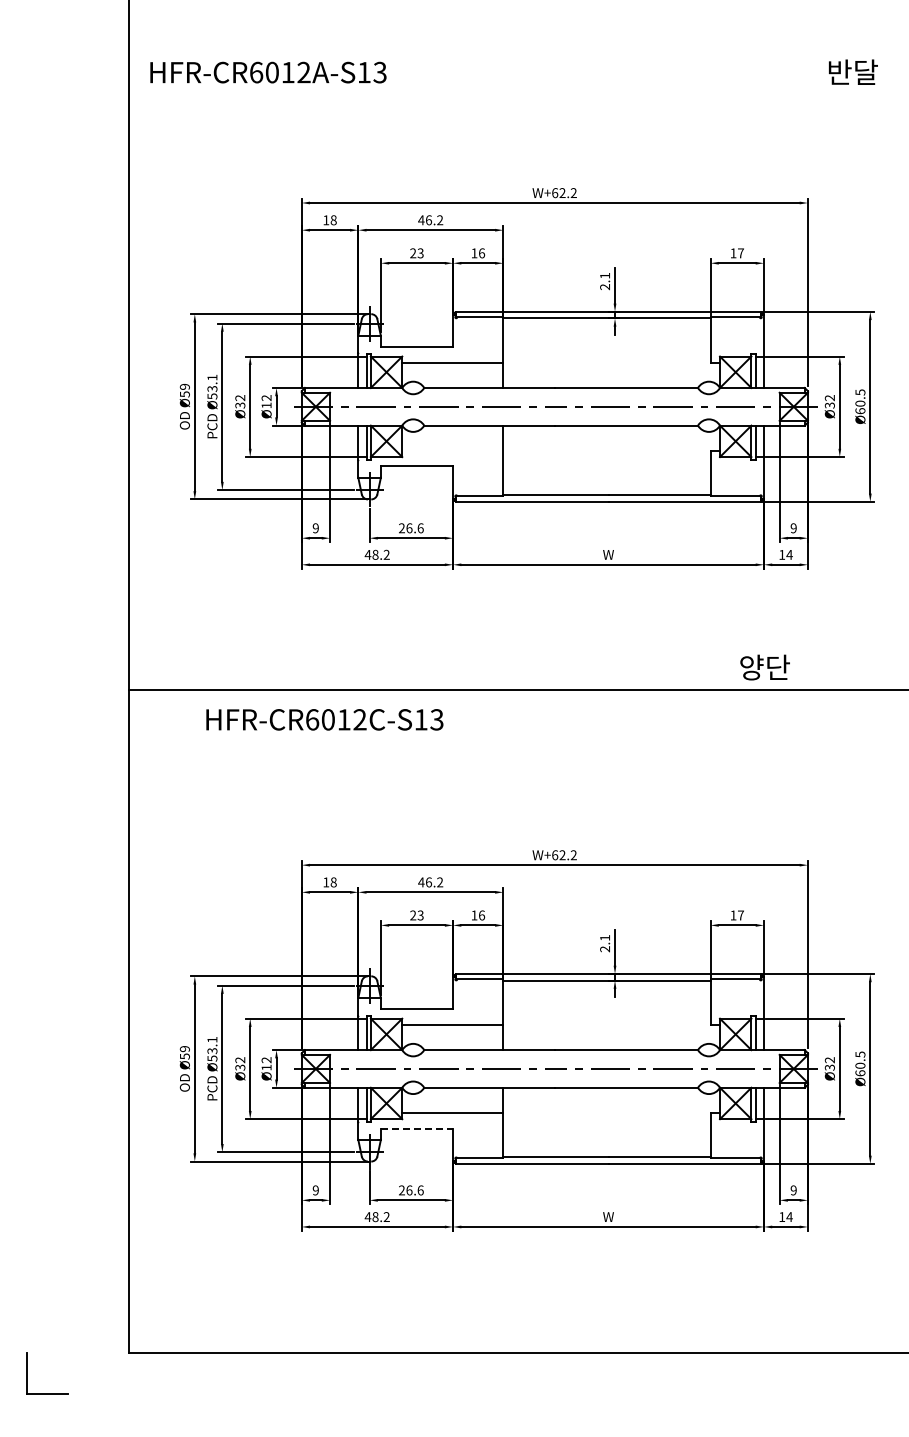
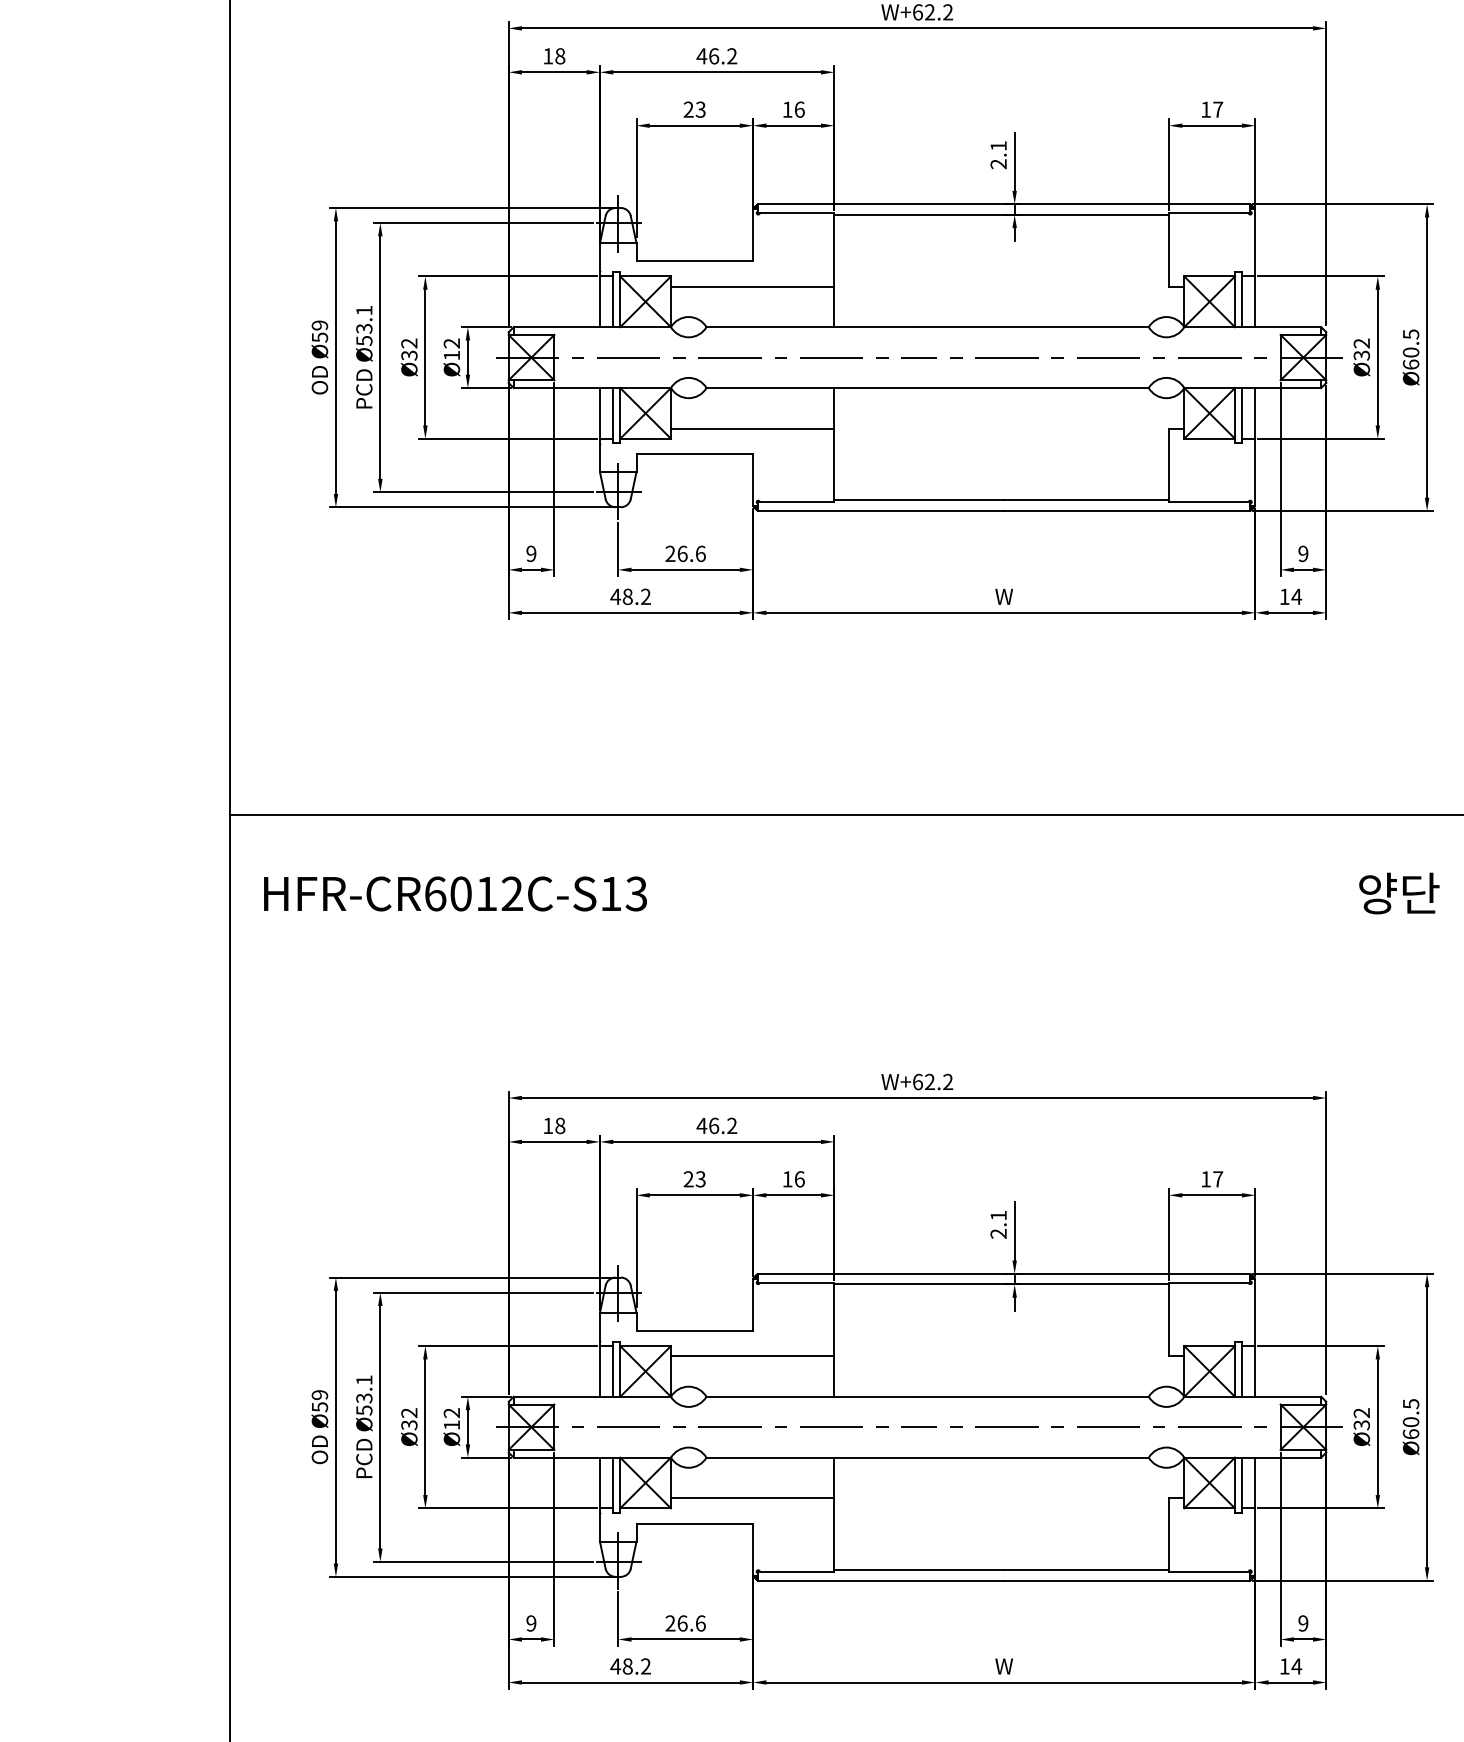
line: (452, 450) -> (752, 428), added
text: (764, 667) -> (1398, 893), moved
text: (324, 719) -> (454, 893), moved
line: (417, 1128) -> (695, 1523), dashed -> solid

